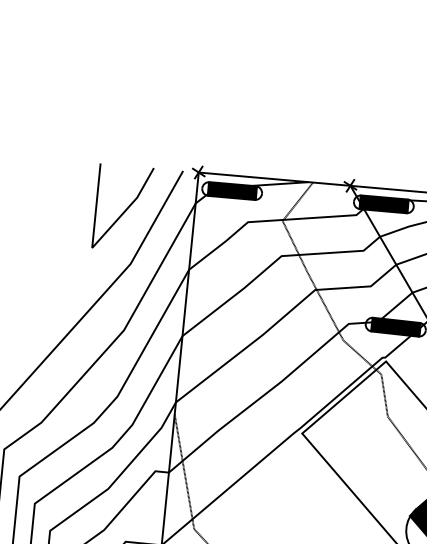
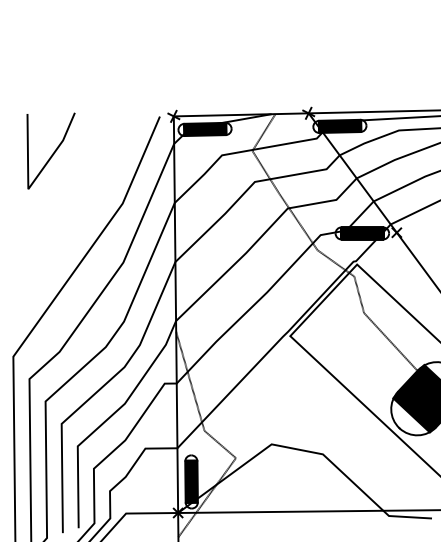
line: (124, 209) -> (53, 152), moved

